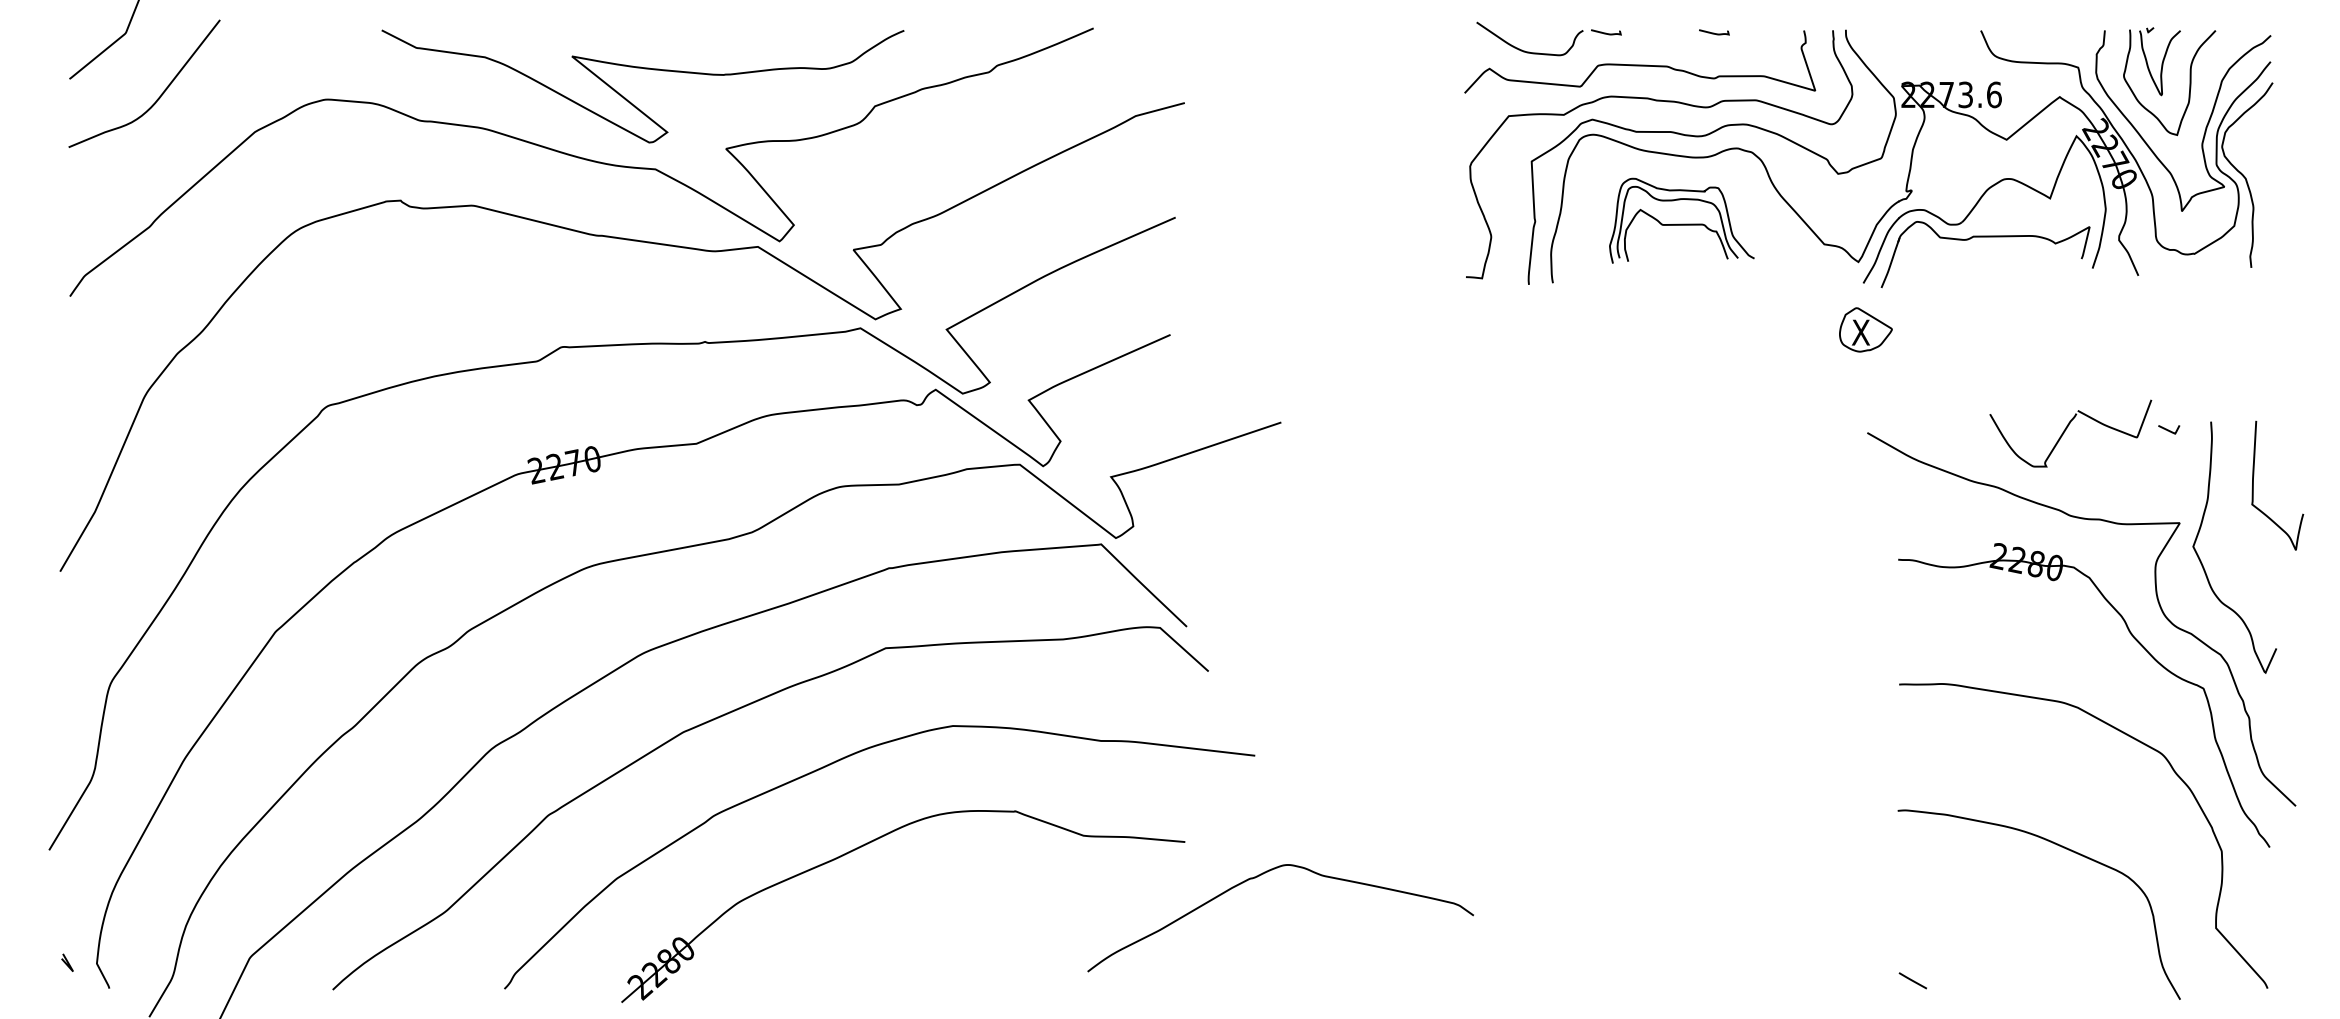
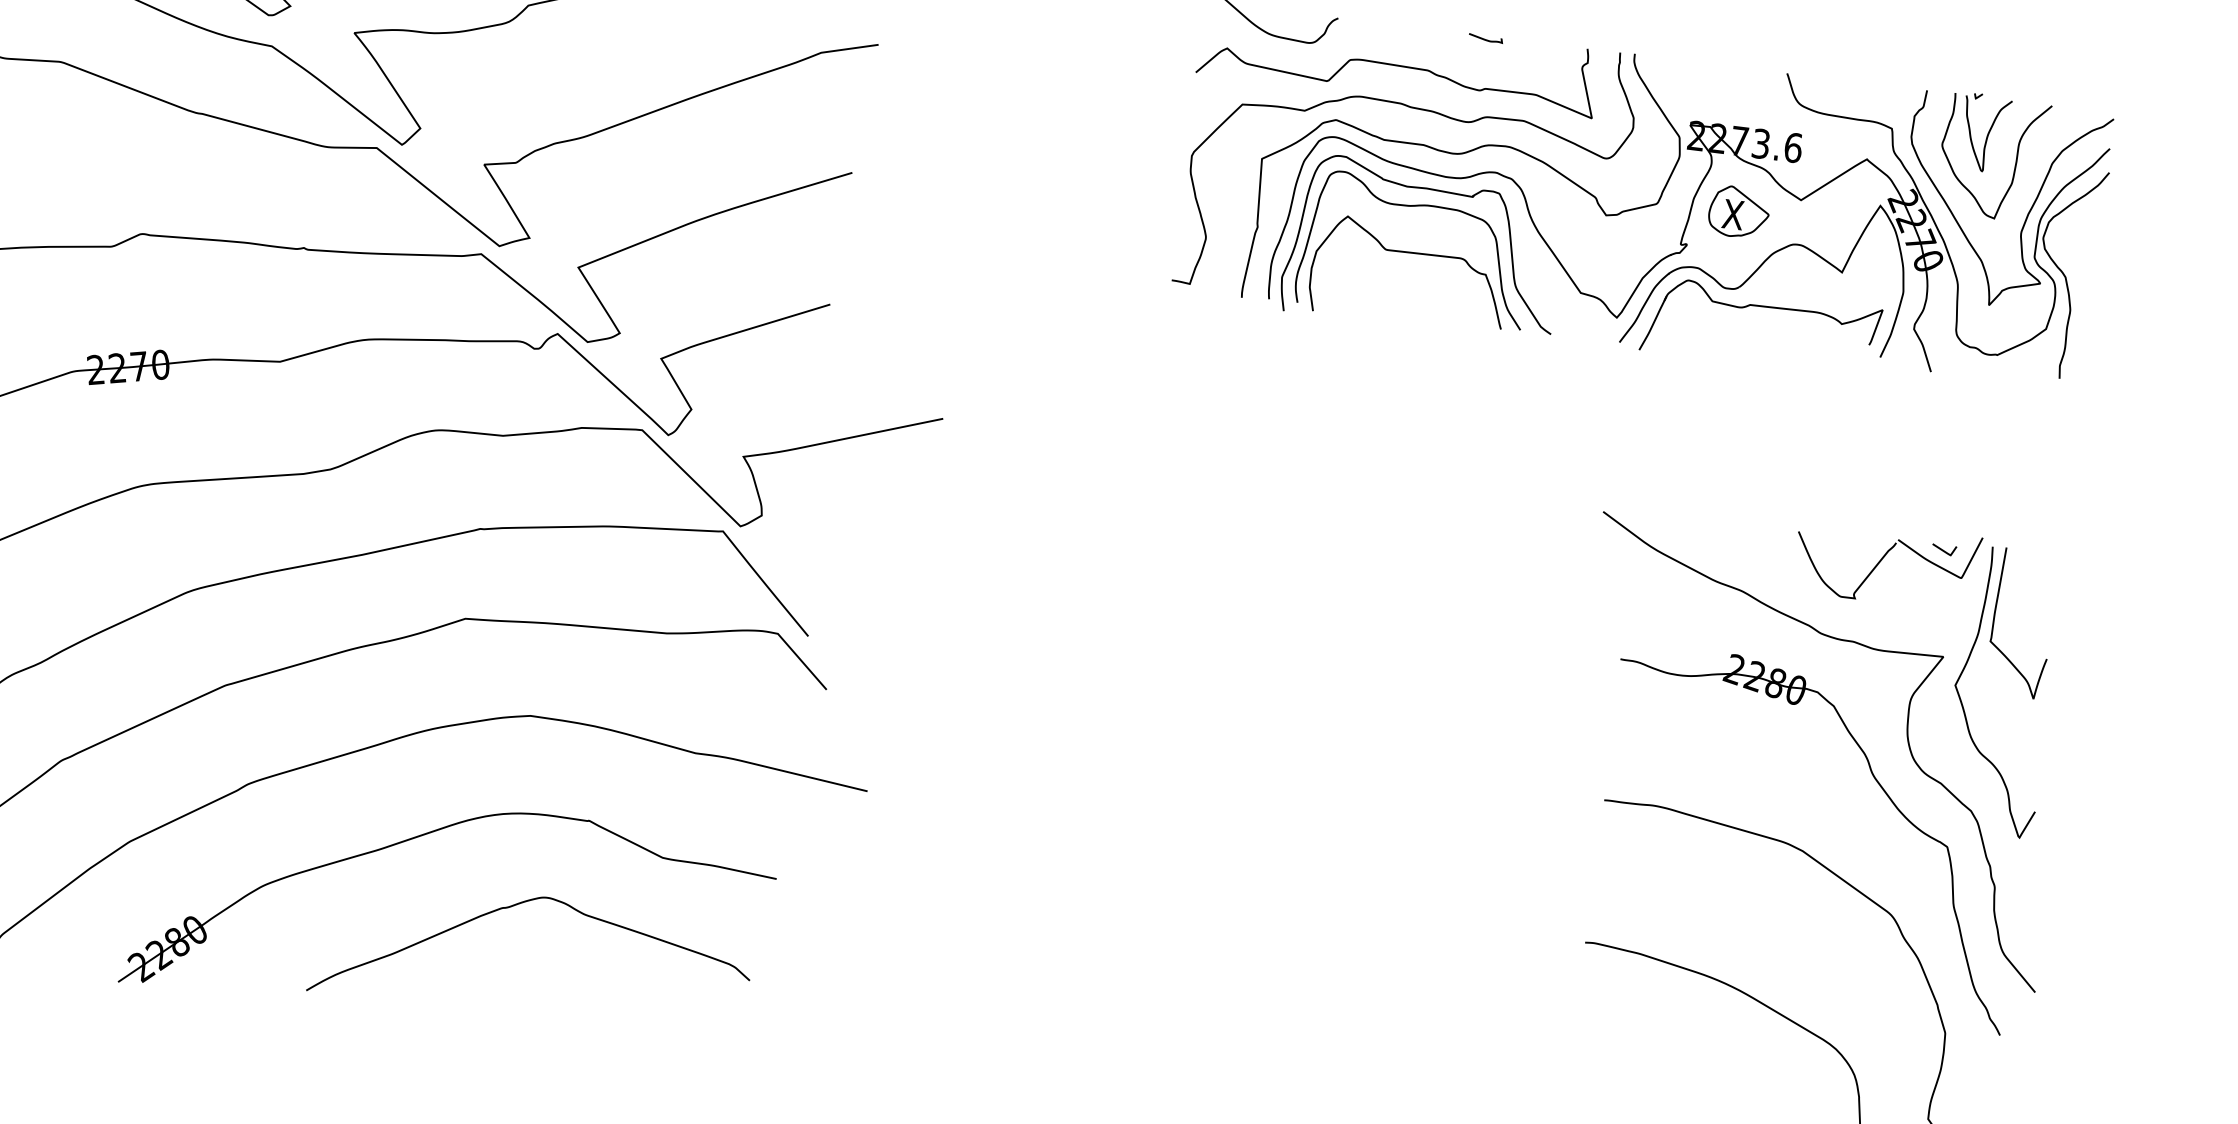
curve: (1606, 32) -> (1364, 23), removed
part: (1681, 220) -> (1422, 246), size x1.67
part: (1865, 329) -> (1738, 211), moved
part: (2070, 433) -> (1886, 564), moved
curve: (2253, 485) -> (1994, 620), moved
curve: (1259, 876) -> (513, 906), moved

